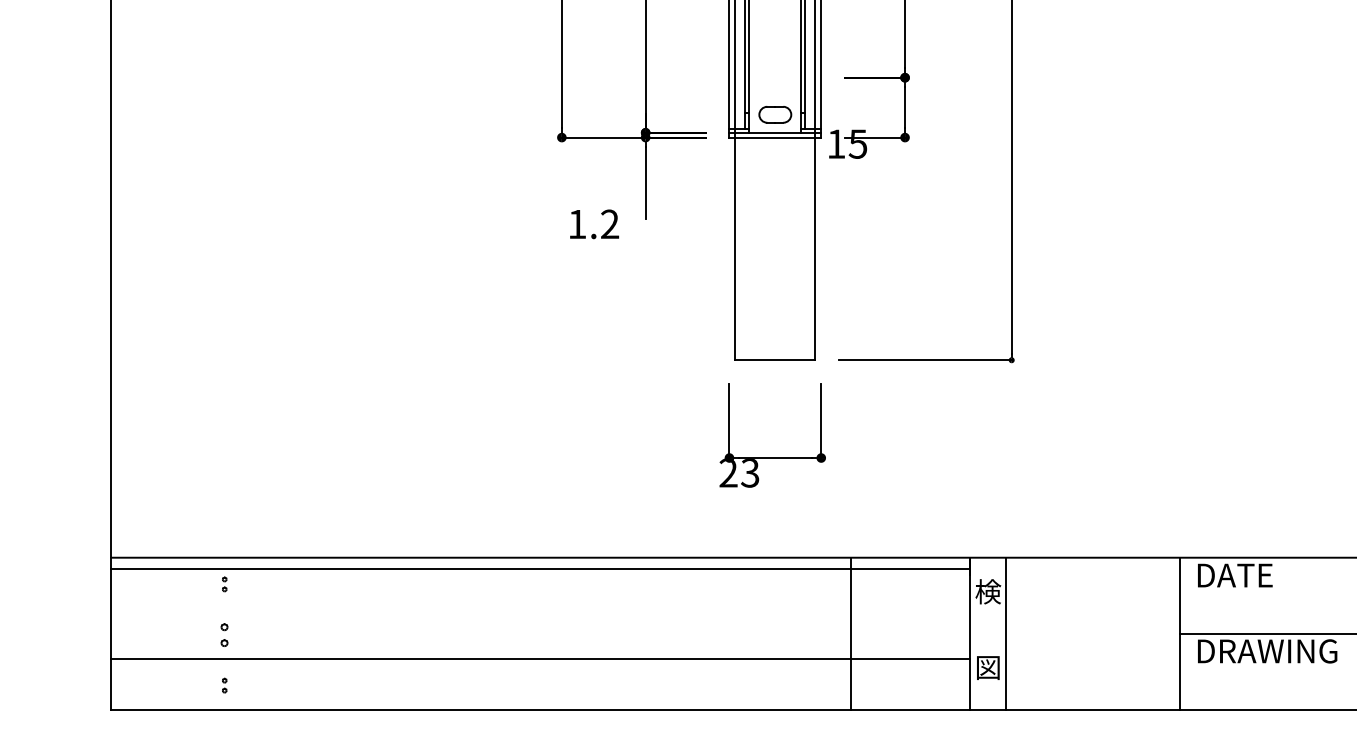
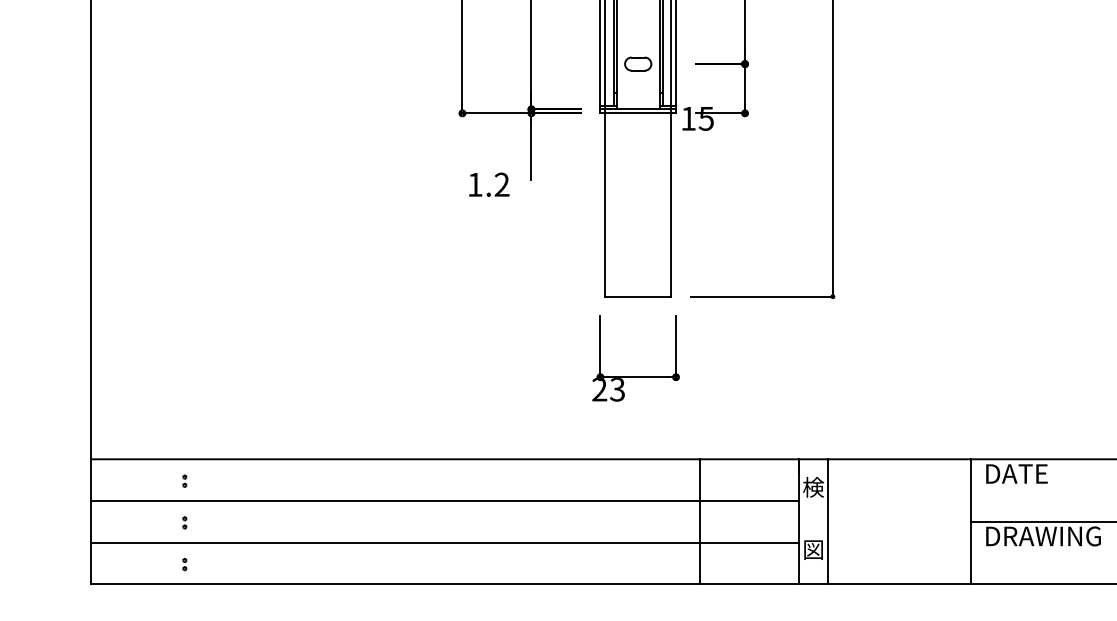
part: (775, 114) -> (638, 63), moved
line: (540, 569) -> (444, 501), moved
part: (224, 634) -> (184, 522), size x0.62

